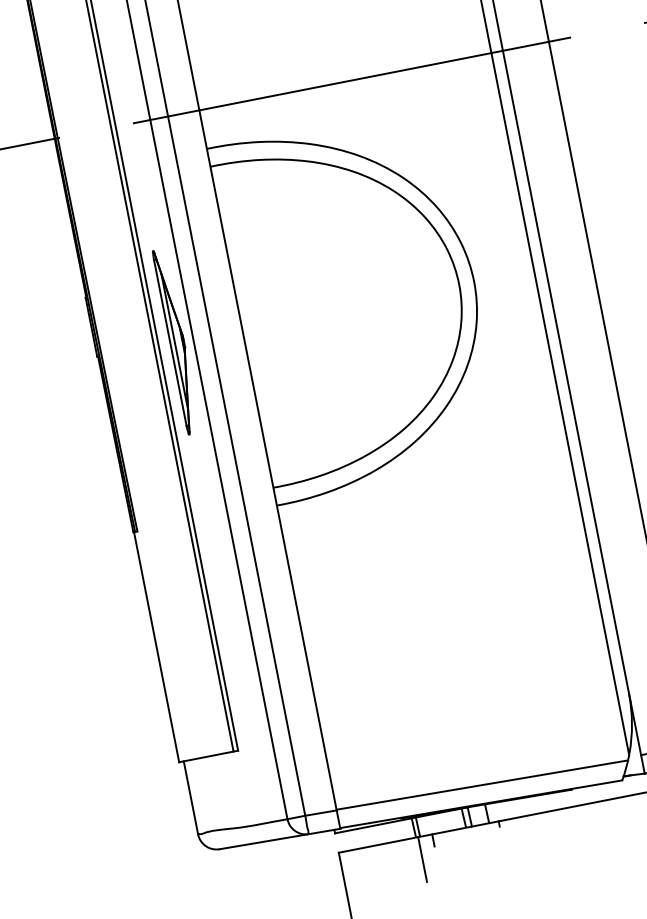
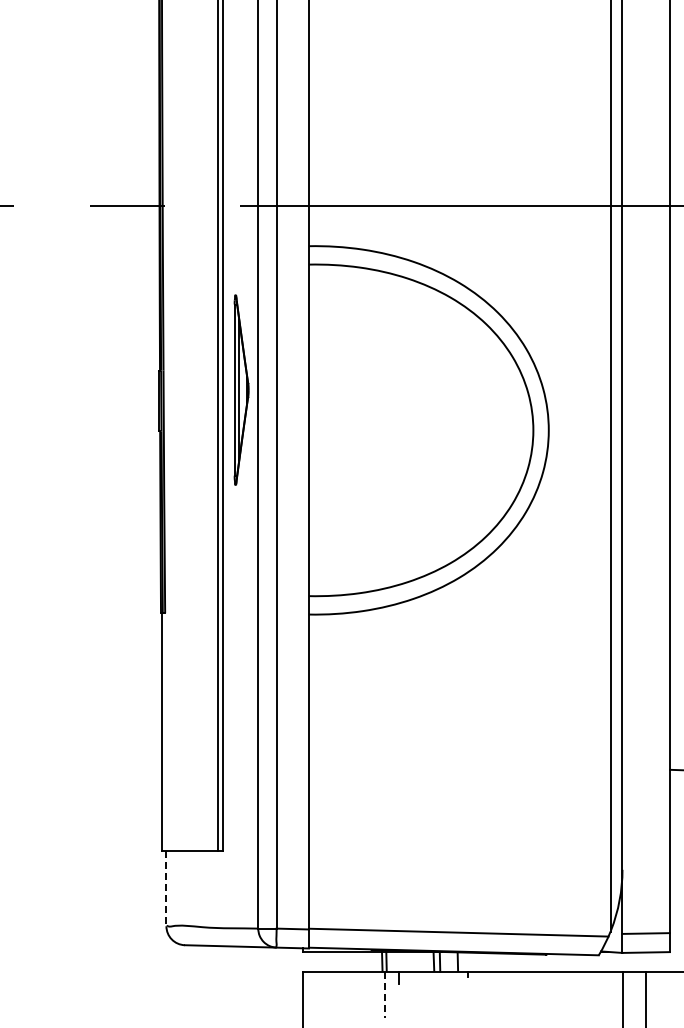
part: (176, 341) -> (241, 389), moved
line: (191, 797) -> (166, 888), solid -> dashed
line: (422, 860) -> (384, 995), solid -> dashed

